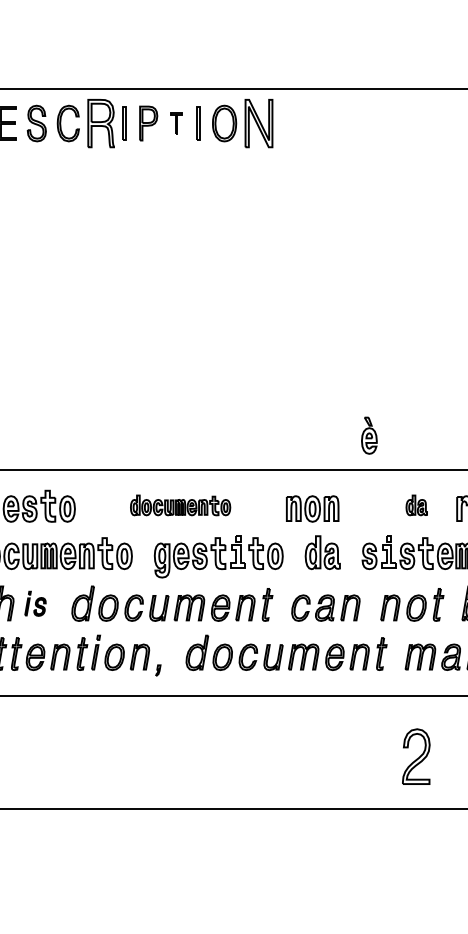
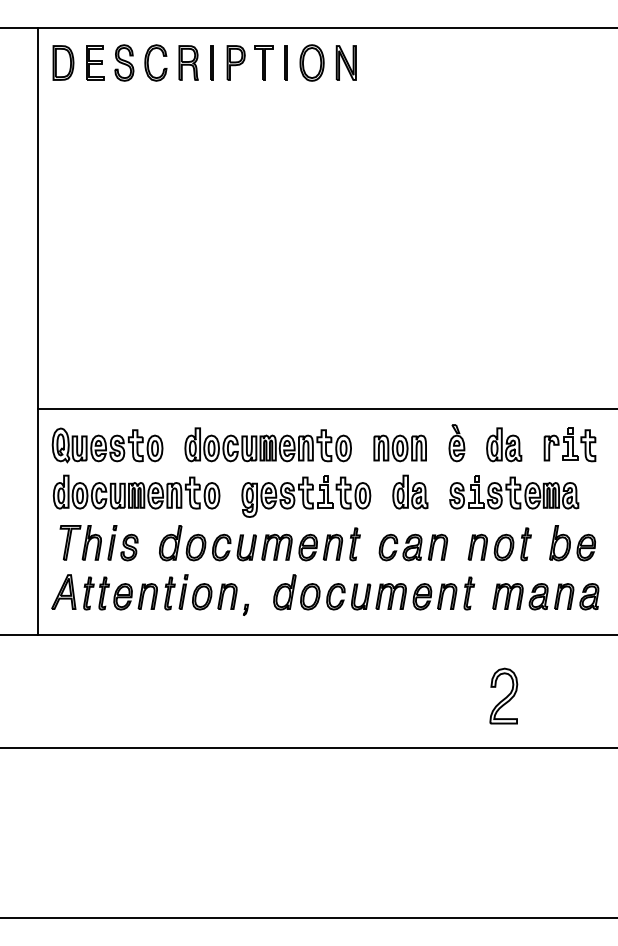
part: (100, 123) -> (188, 62), size x0.71
part: (175, 123) -> (263, 62), size x1.67
part: (257, 123) -> (345, 62), size x0.71
part: (368, 436) -> (456, 443), moved
part: (179, 505) -> (267, 444), size x1.67
part: (416, 505) -> (504, 444), size x1.67
part: (34, 604) -> (122, 543), size x1.43

